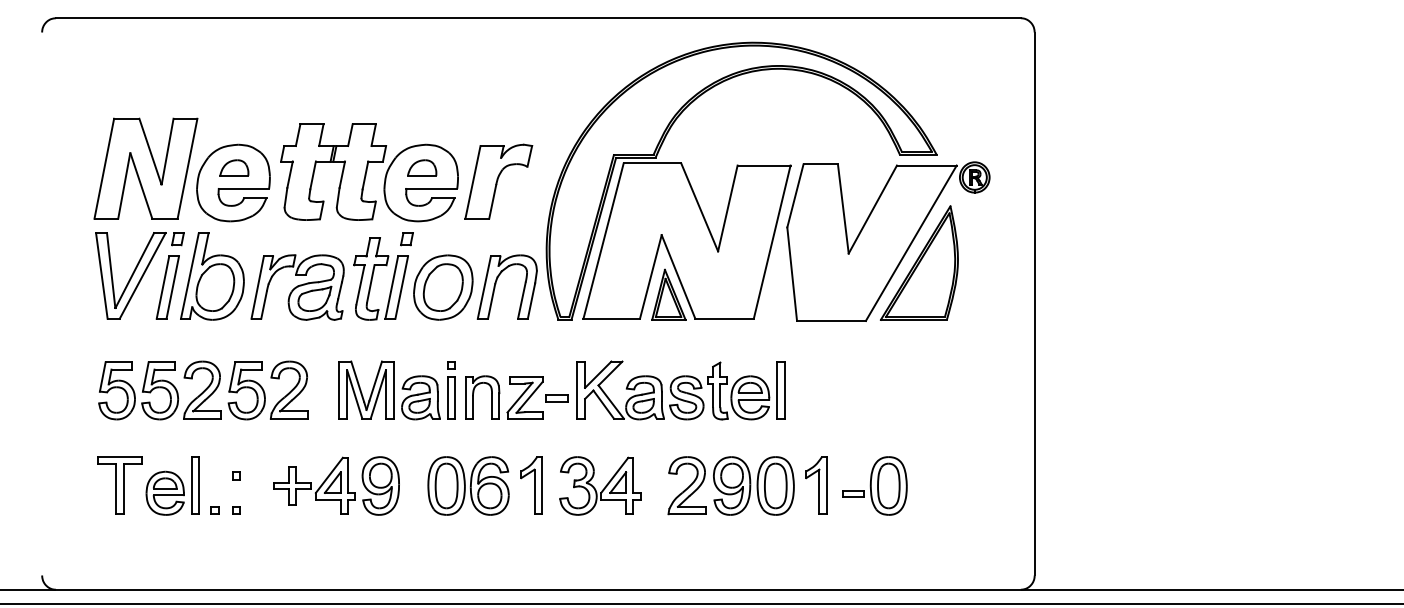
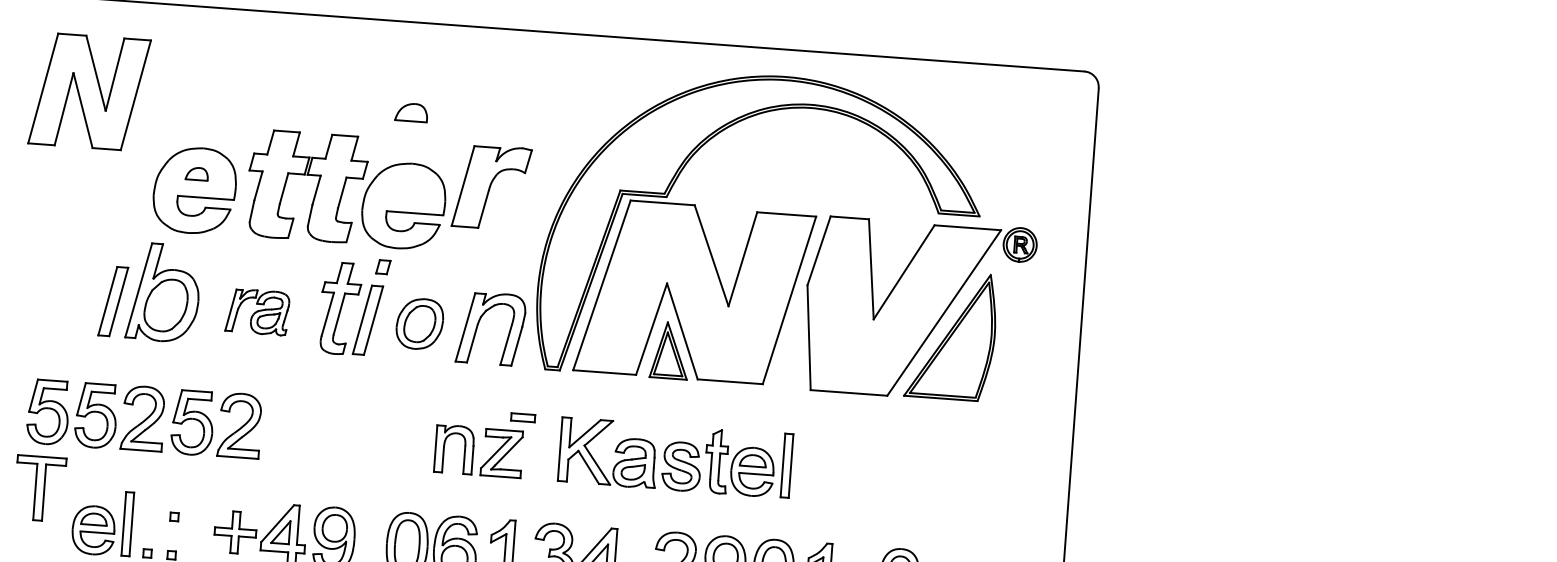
part: (234, 167) -> (197, 173), size x0.7
part: (422, 167) -> (412, 111), moved
part: (145, 168) -> (89, 91), moved
part: (498, 181) -> (491, 187), moved
part: (139, 275) -> (82, 285), removed
part: (297, 287) -> (257, 312), size x0.6
part: (443, 287) -> (420, 323), size x0.7
part: (396, 390) -> (359, 434), removed
part: (556, 398) -> (522, 417), moved
part: (119, 485) -> (39, 488), moved

